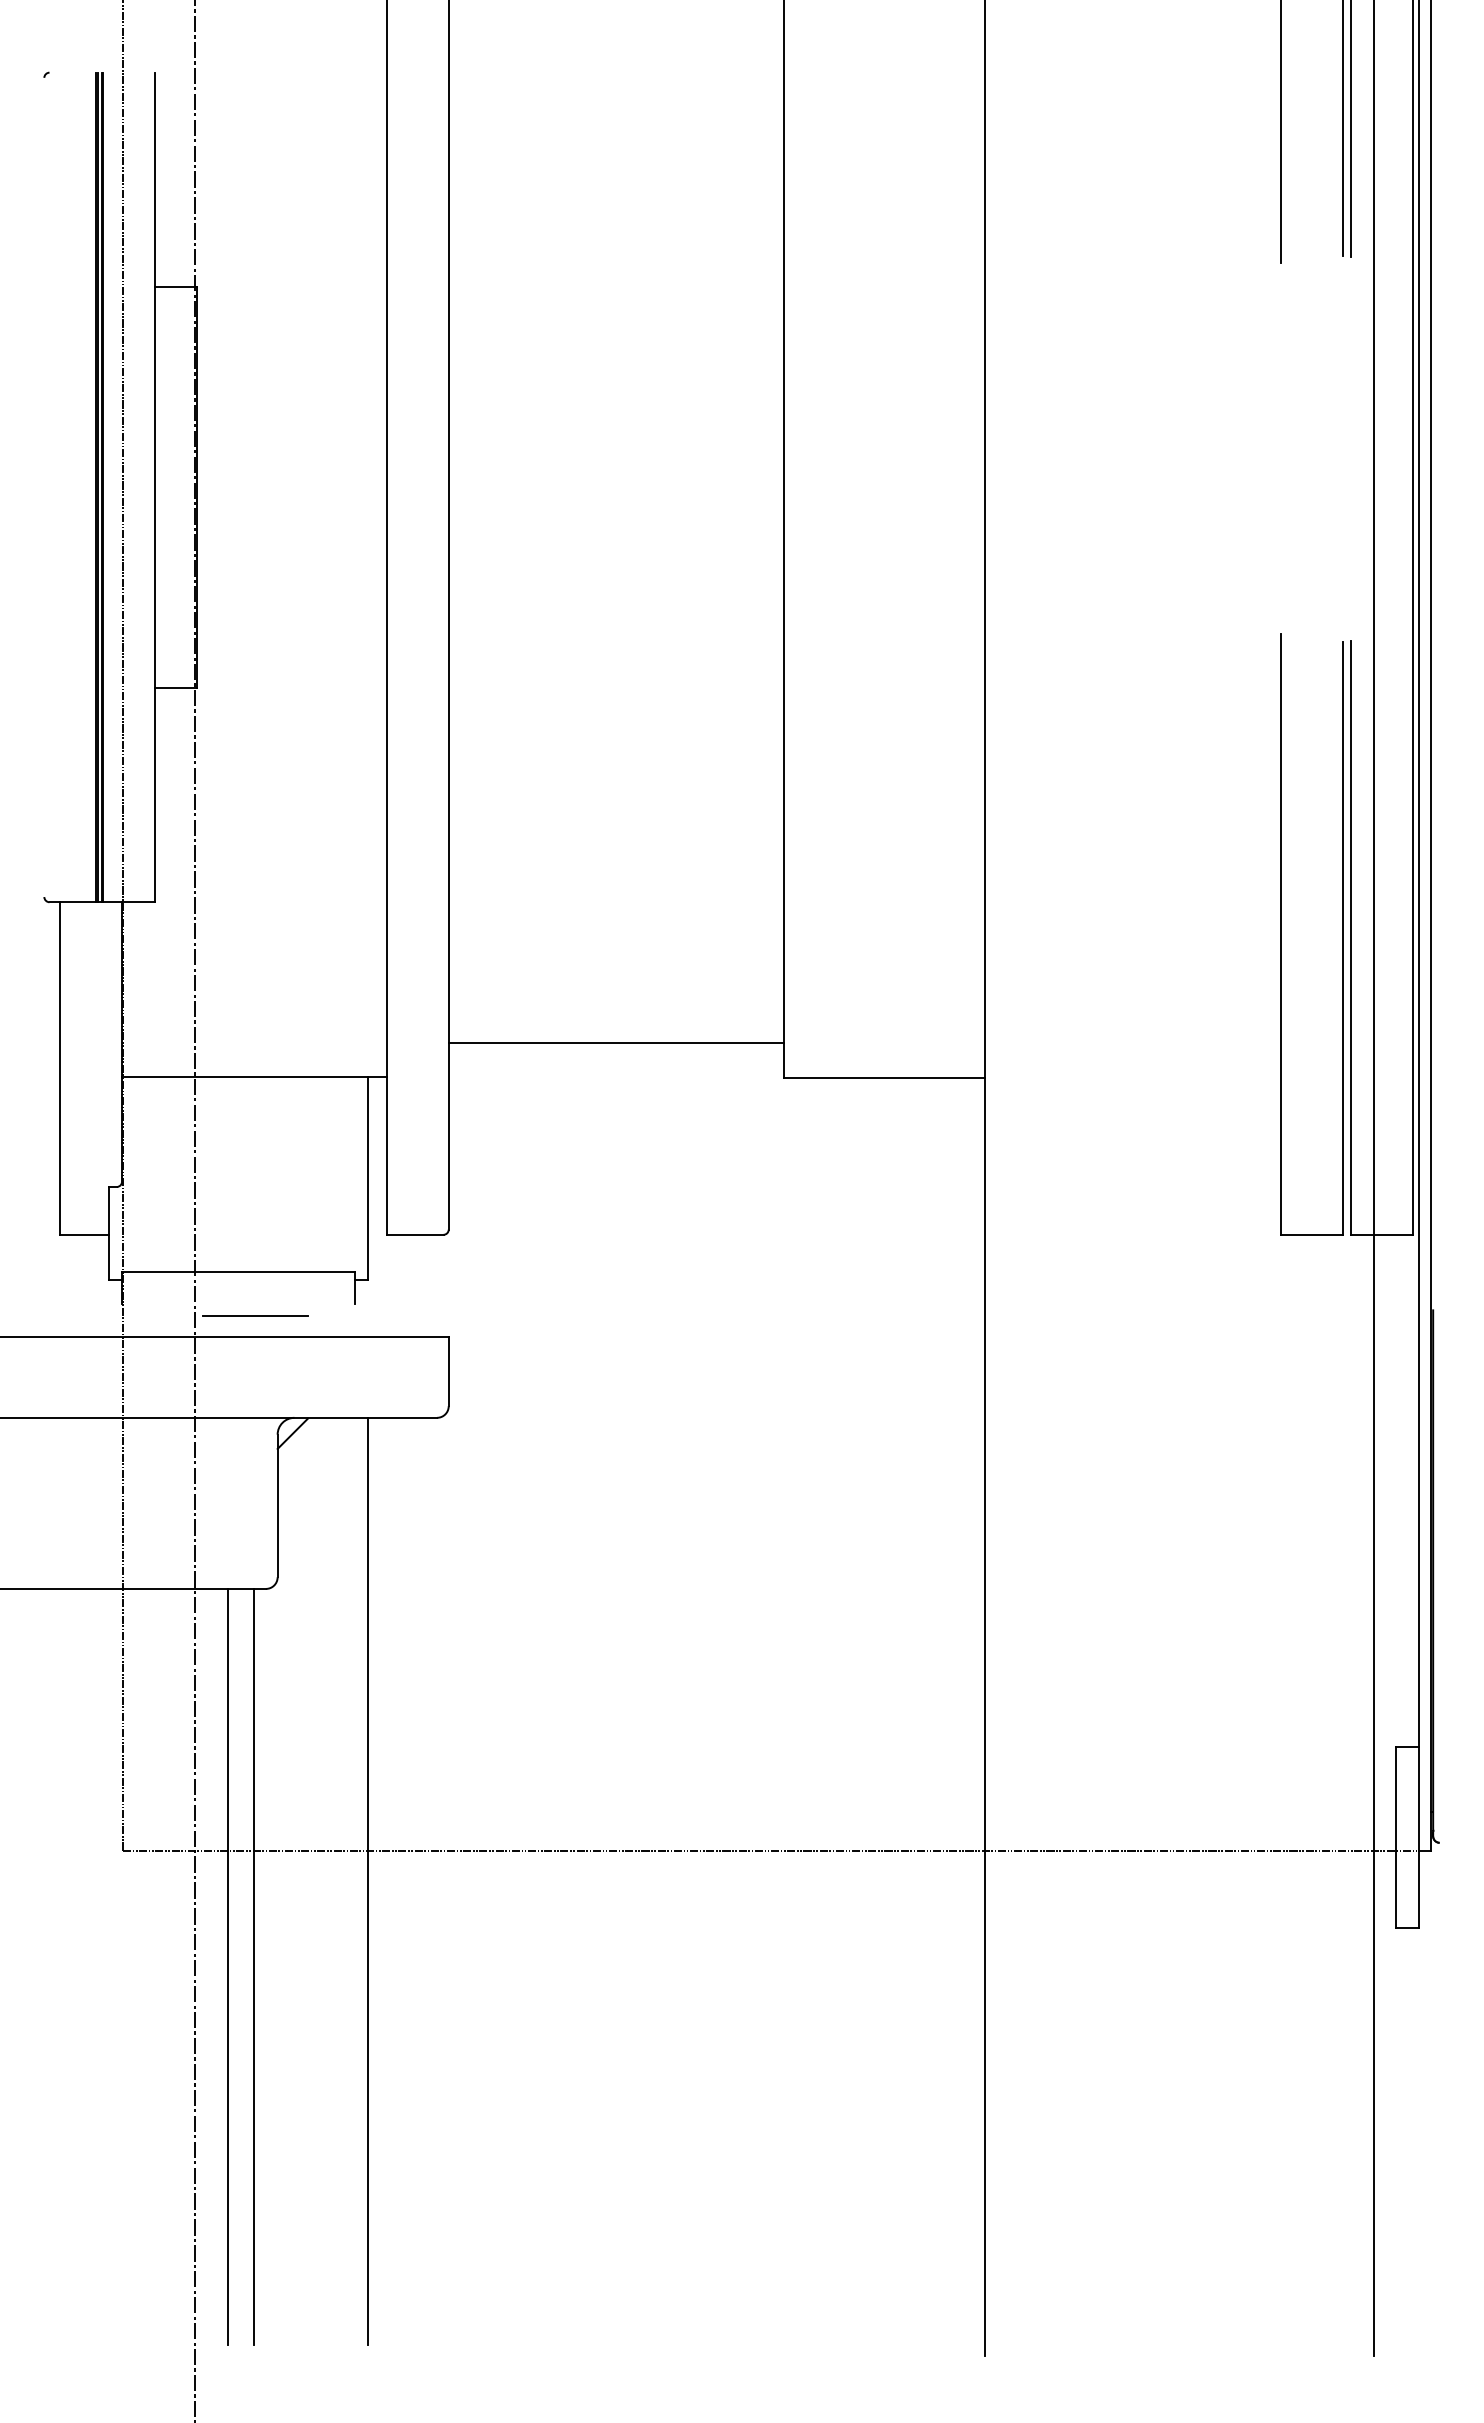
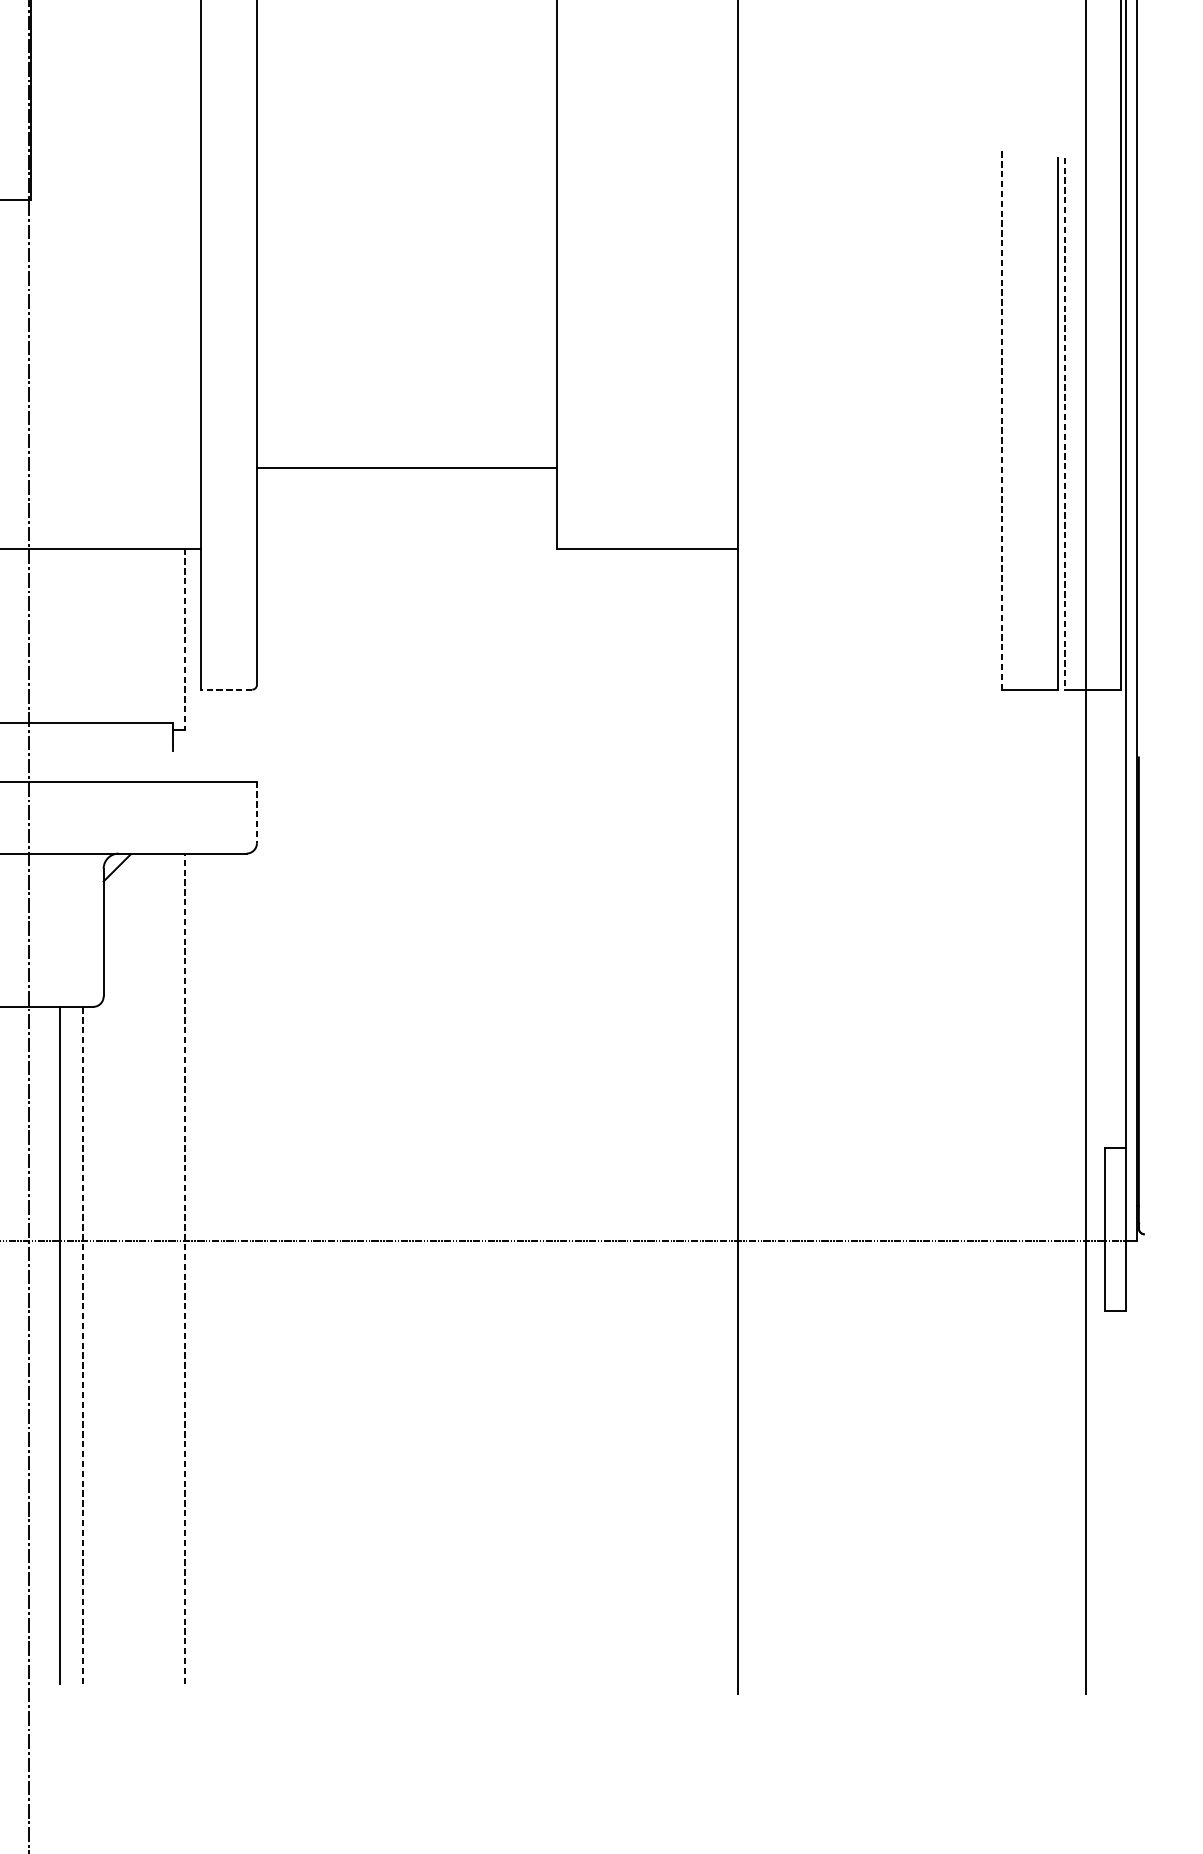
line: (1280, 934) -> (1002, 420), solid -> dashed
line: (1350, 937) -> (1064, 423), solid -> dashed
line: (616, 1043) -> (407, 468), moved
line: (368, 1179) -> (185, 640), solid -> dashed
line: (415, 1234) -> (227, 689), solid -> dashed
line: (255, 1316) -> (83, 762), removed
line: (448, 1372) -> (256, 812), solid -> dashed
line: (368, 1880) -> (185, 1268), solid -> dashed
line: (254, 1966) -> (82, 1345), solid -> dashed

